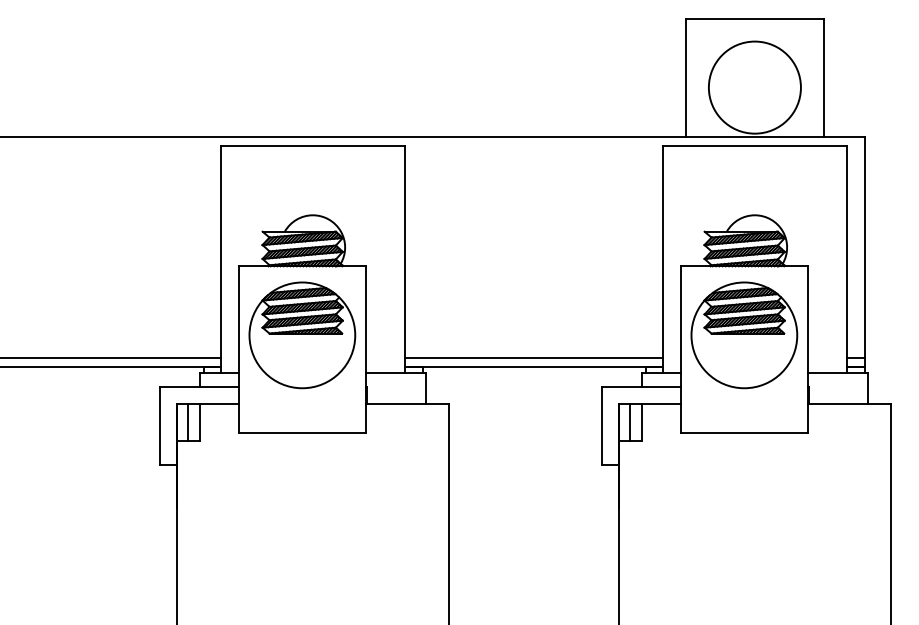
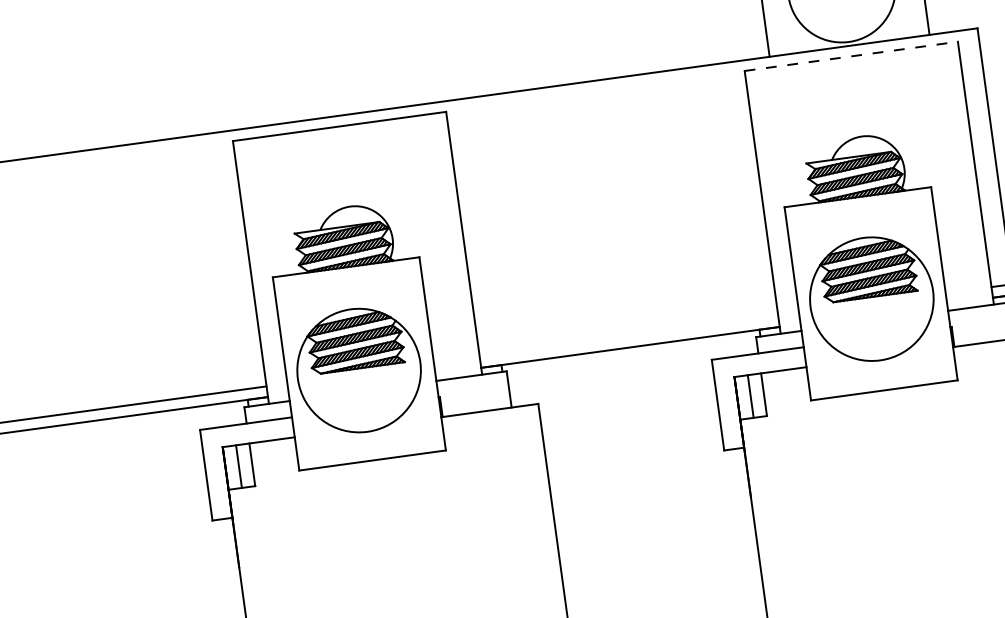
line: (755, 146) -> (851, 56), solid -> dashed
part: (302, 335) -> (359, 370), moved
part: (744, 335) -> (872, 299), moved
line: (534, 358) -> (629, 337), removed

